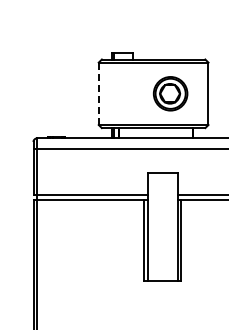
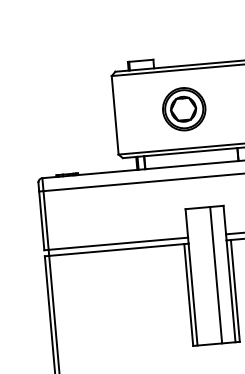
part: (170, 93) -> (184, 108), moved
line: (98, 94) -> (114, 116), dashed -> solid
line: (167, 226) -> (216, 274), added

